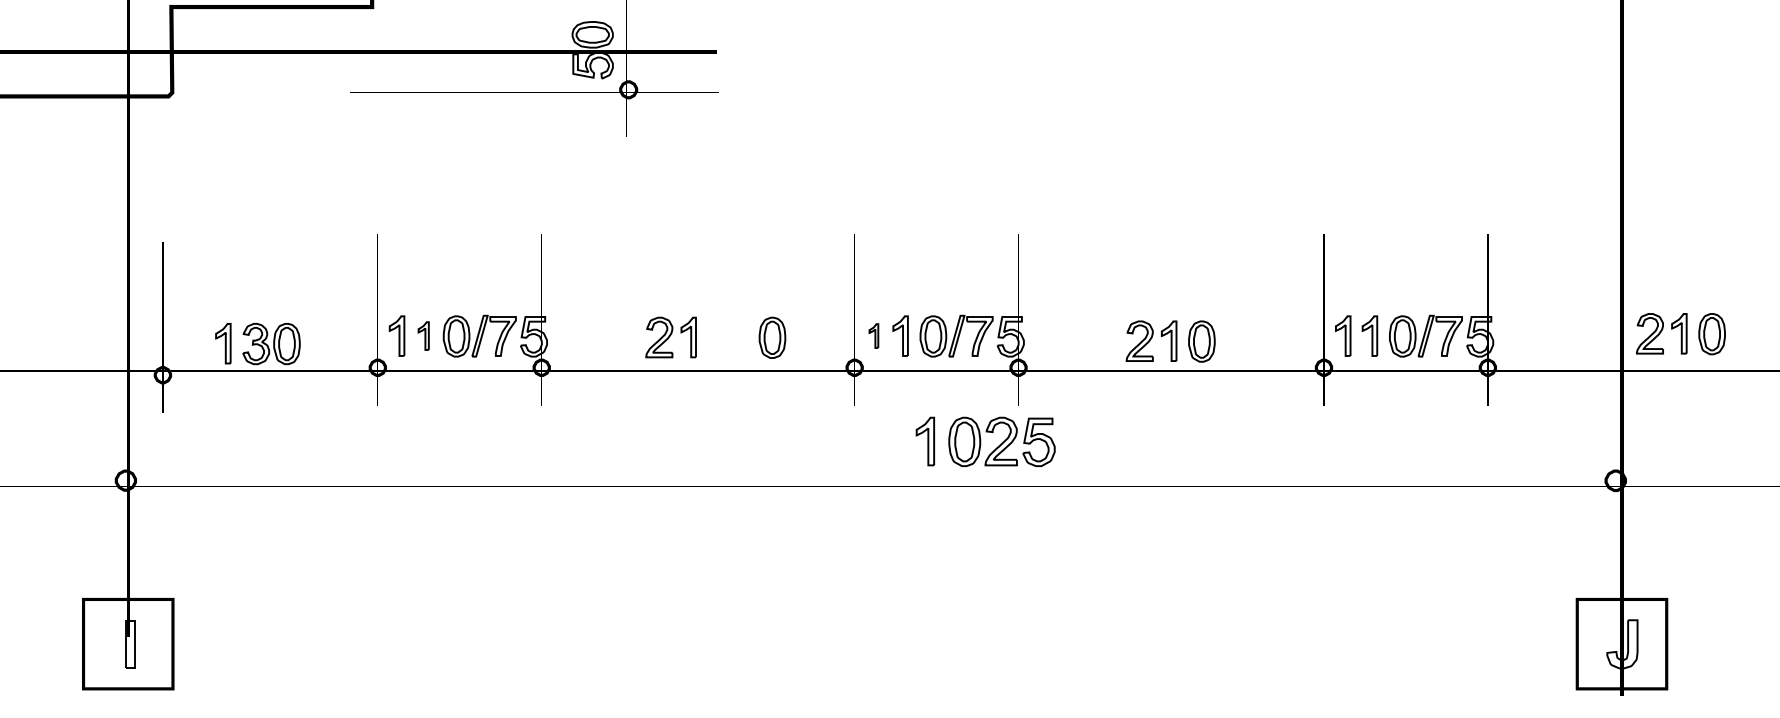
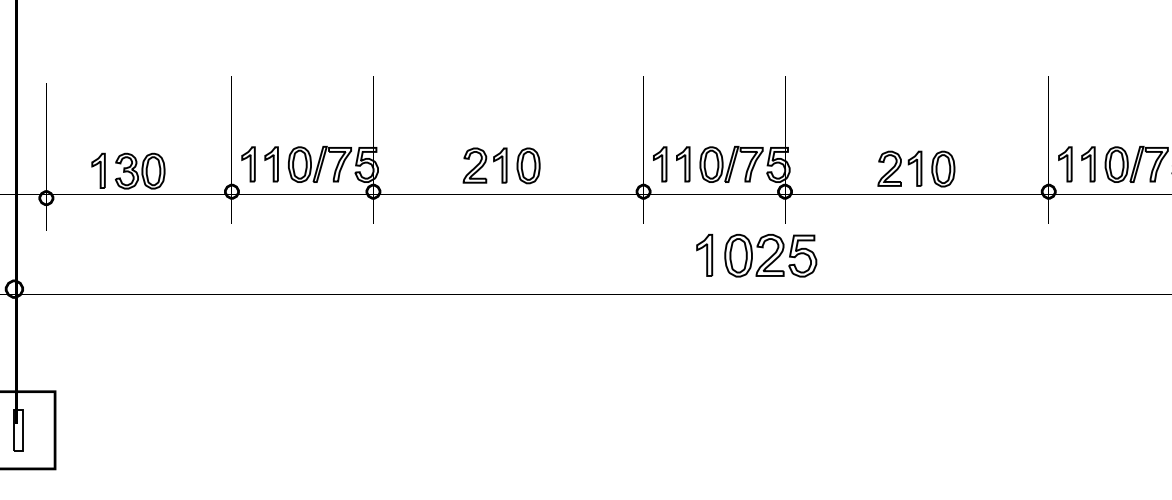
part: (423, 335) -> (271, 163), size x1.43
part: (873, 335) -> (659, 163), size x1.67
part: (772, 337) -> (528, 165), moved

